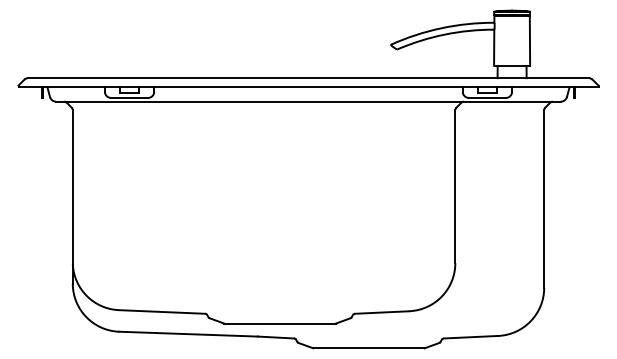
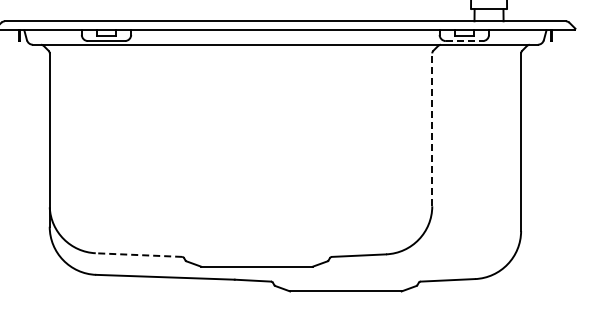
line: (487, 97) -> (464, 40), solid -> dashed
line: (455, 186) -> (432, 129), solid -> dashed
line: (161, 311) -> (138, 254), solid -> dashed

